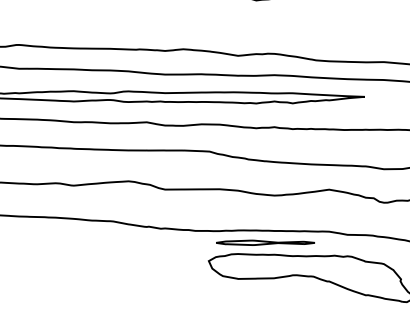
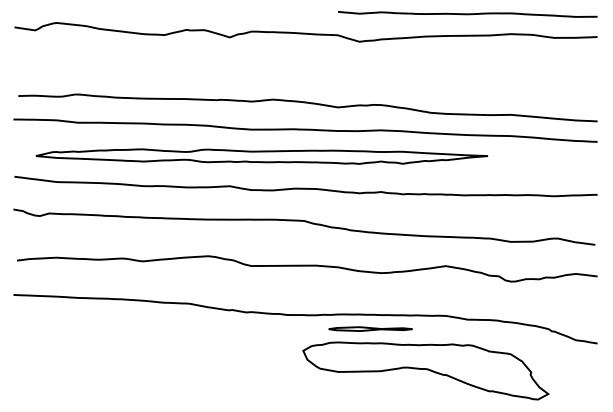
part: (265, 242) -> (370, 328), size x0.71

